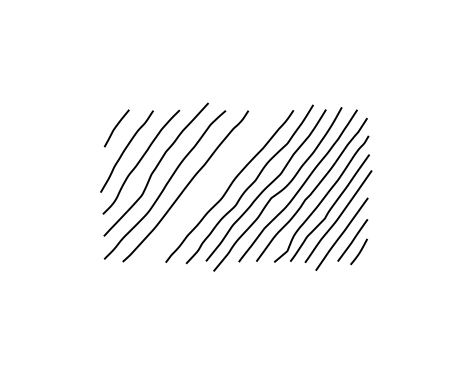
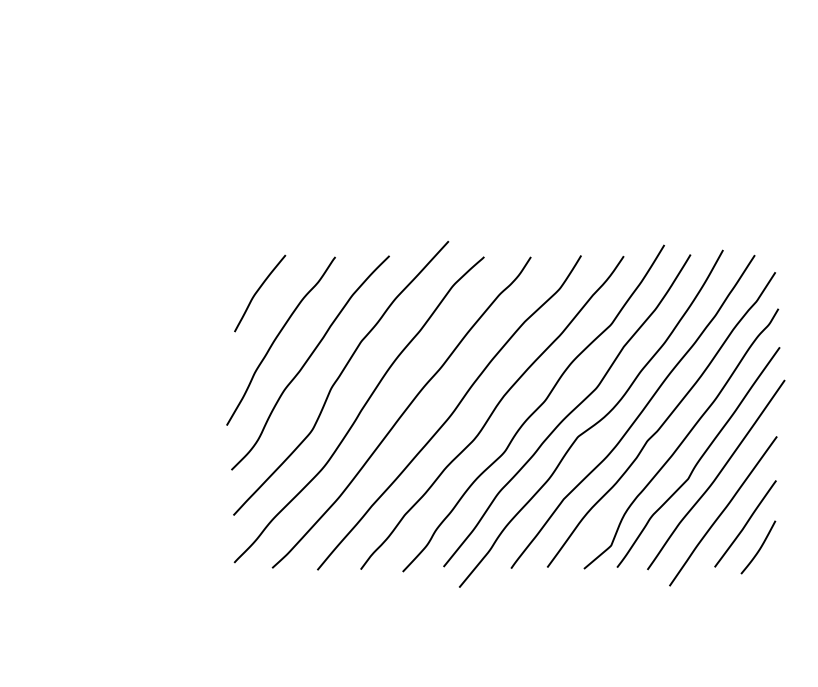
curve: (209, 186) -> (450, 412), added

